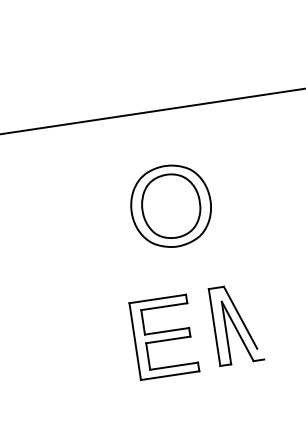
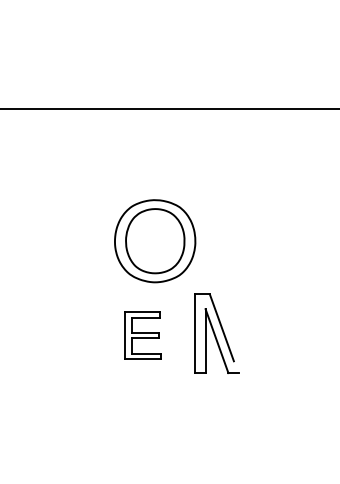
part: (171, 206) -> (155, 241), moved
part: (163, 336) -> (142, 335), size x0.6

